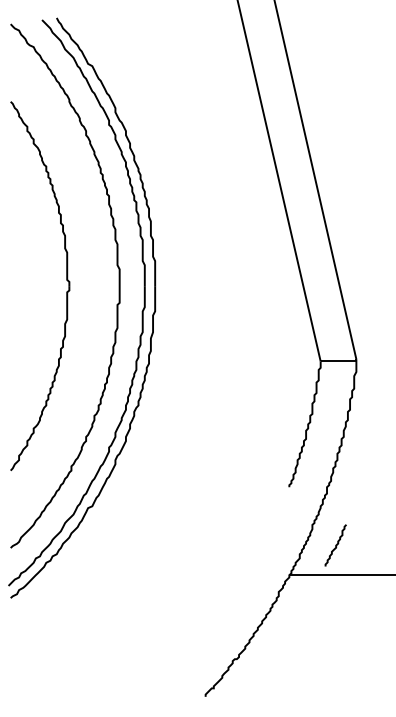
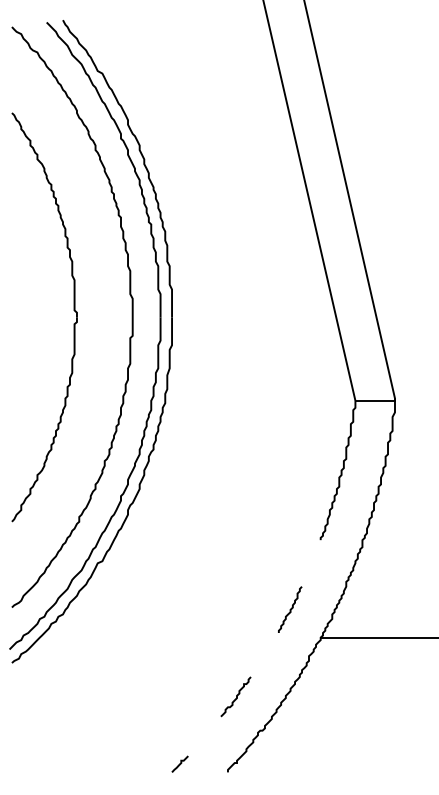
curve: (336, 545) -> (290, 609), moved
curve: (213, 628) -> (236, 696), added
curve: (161, 688) -> (179, 763), added

